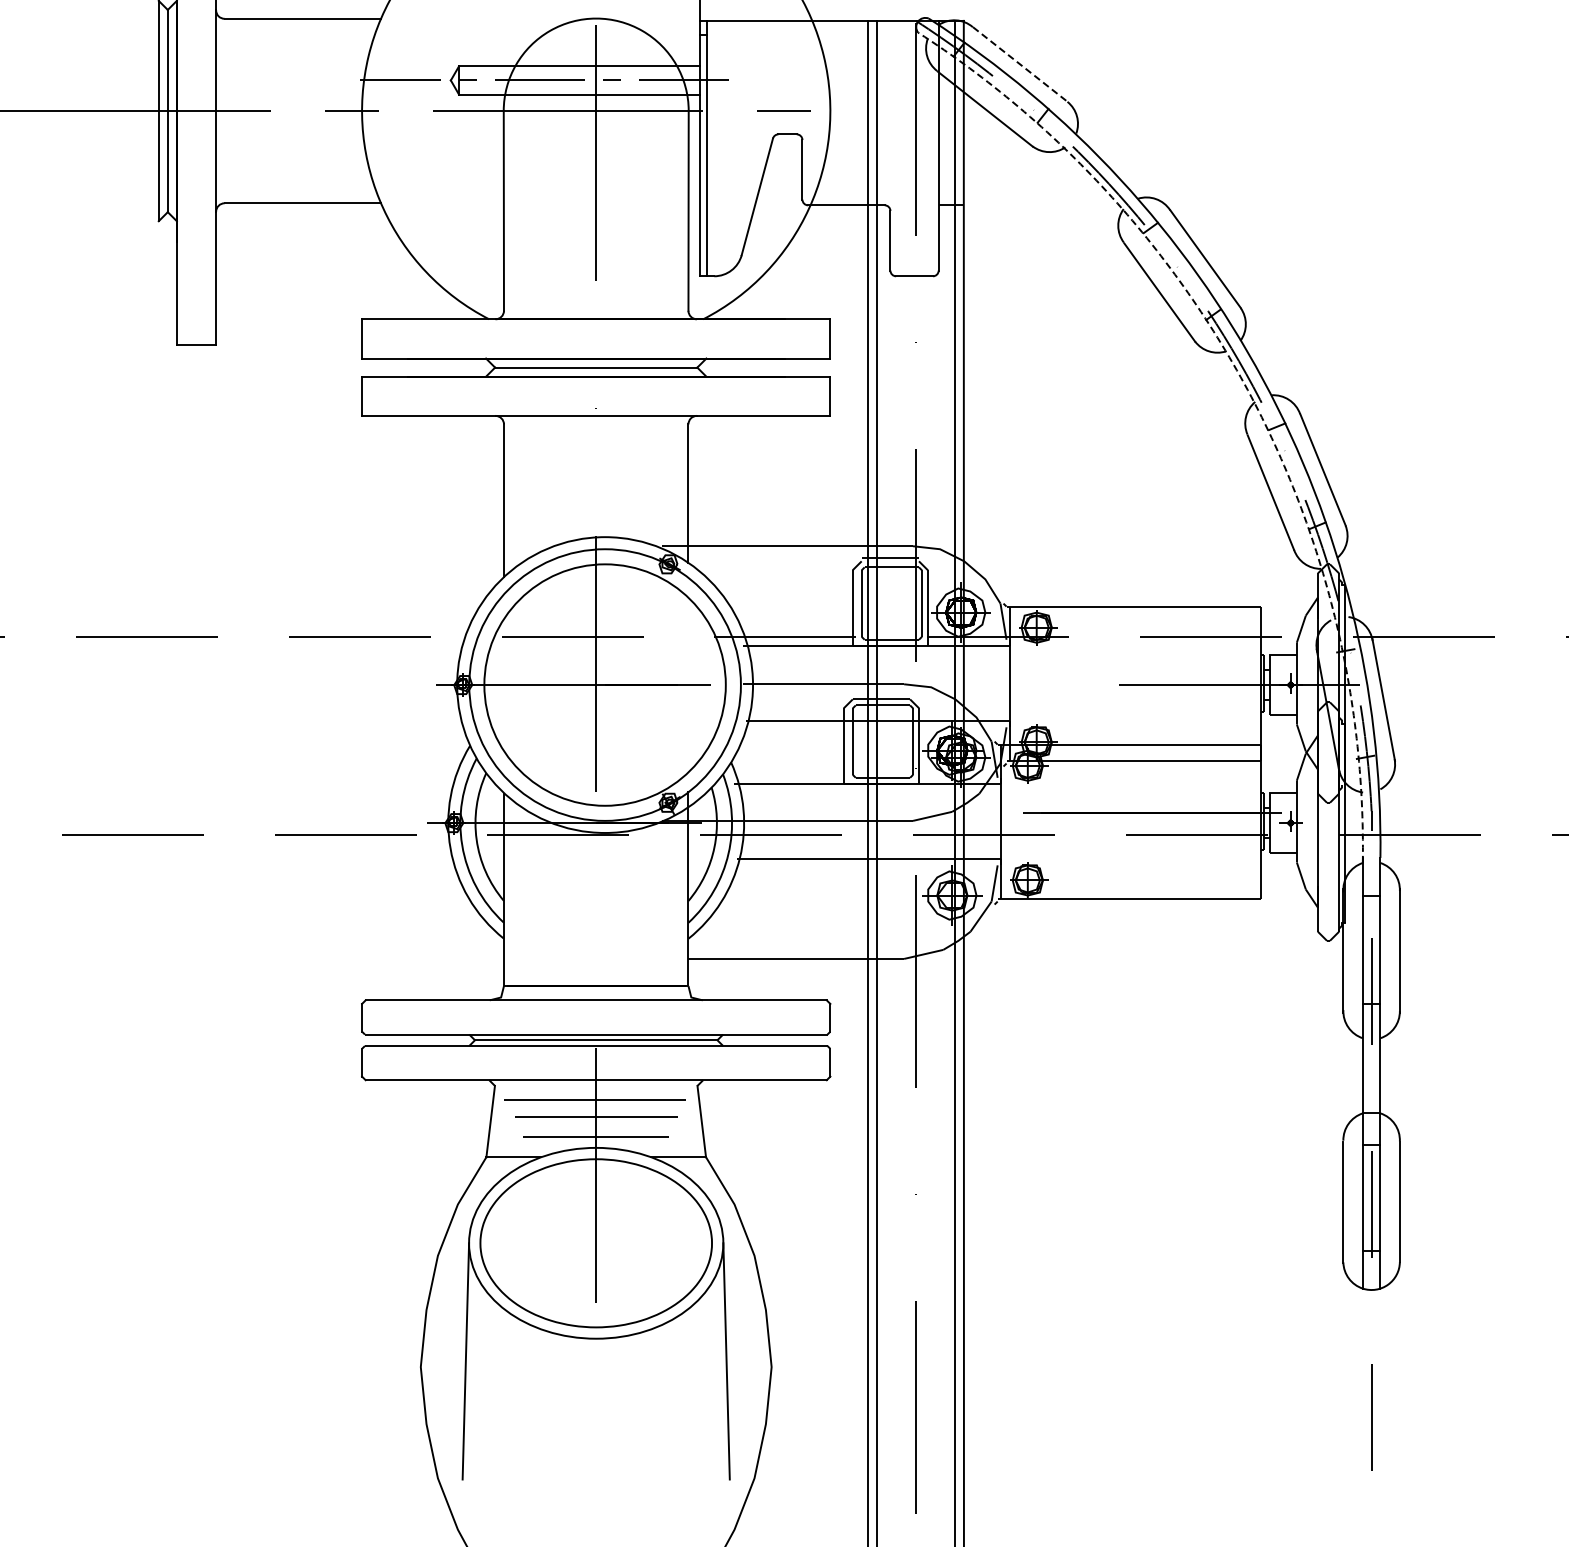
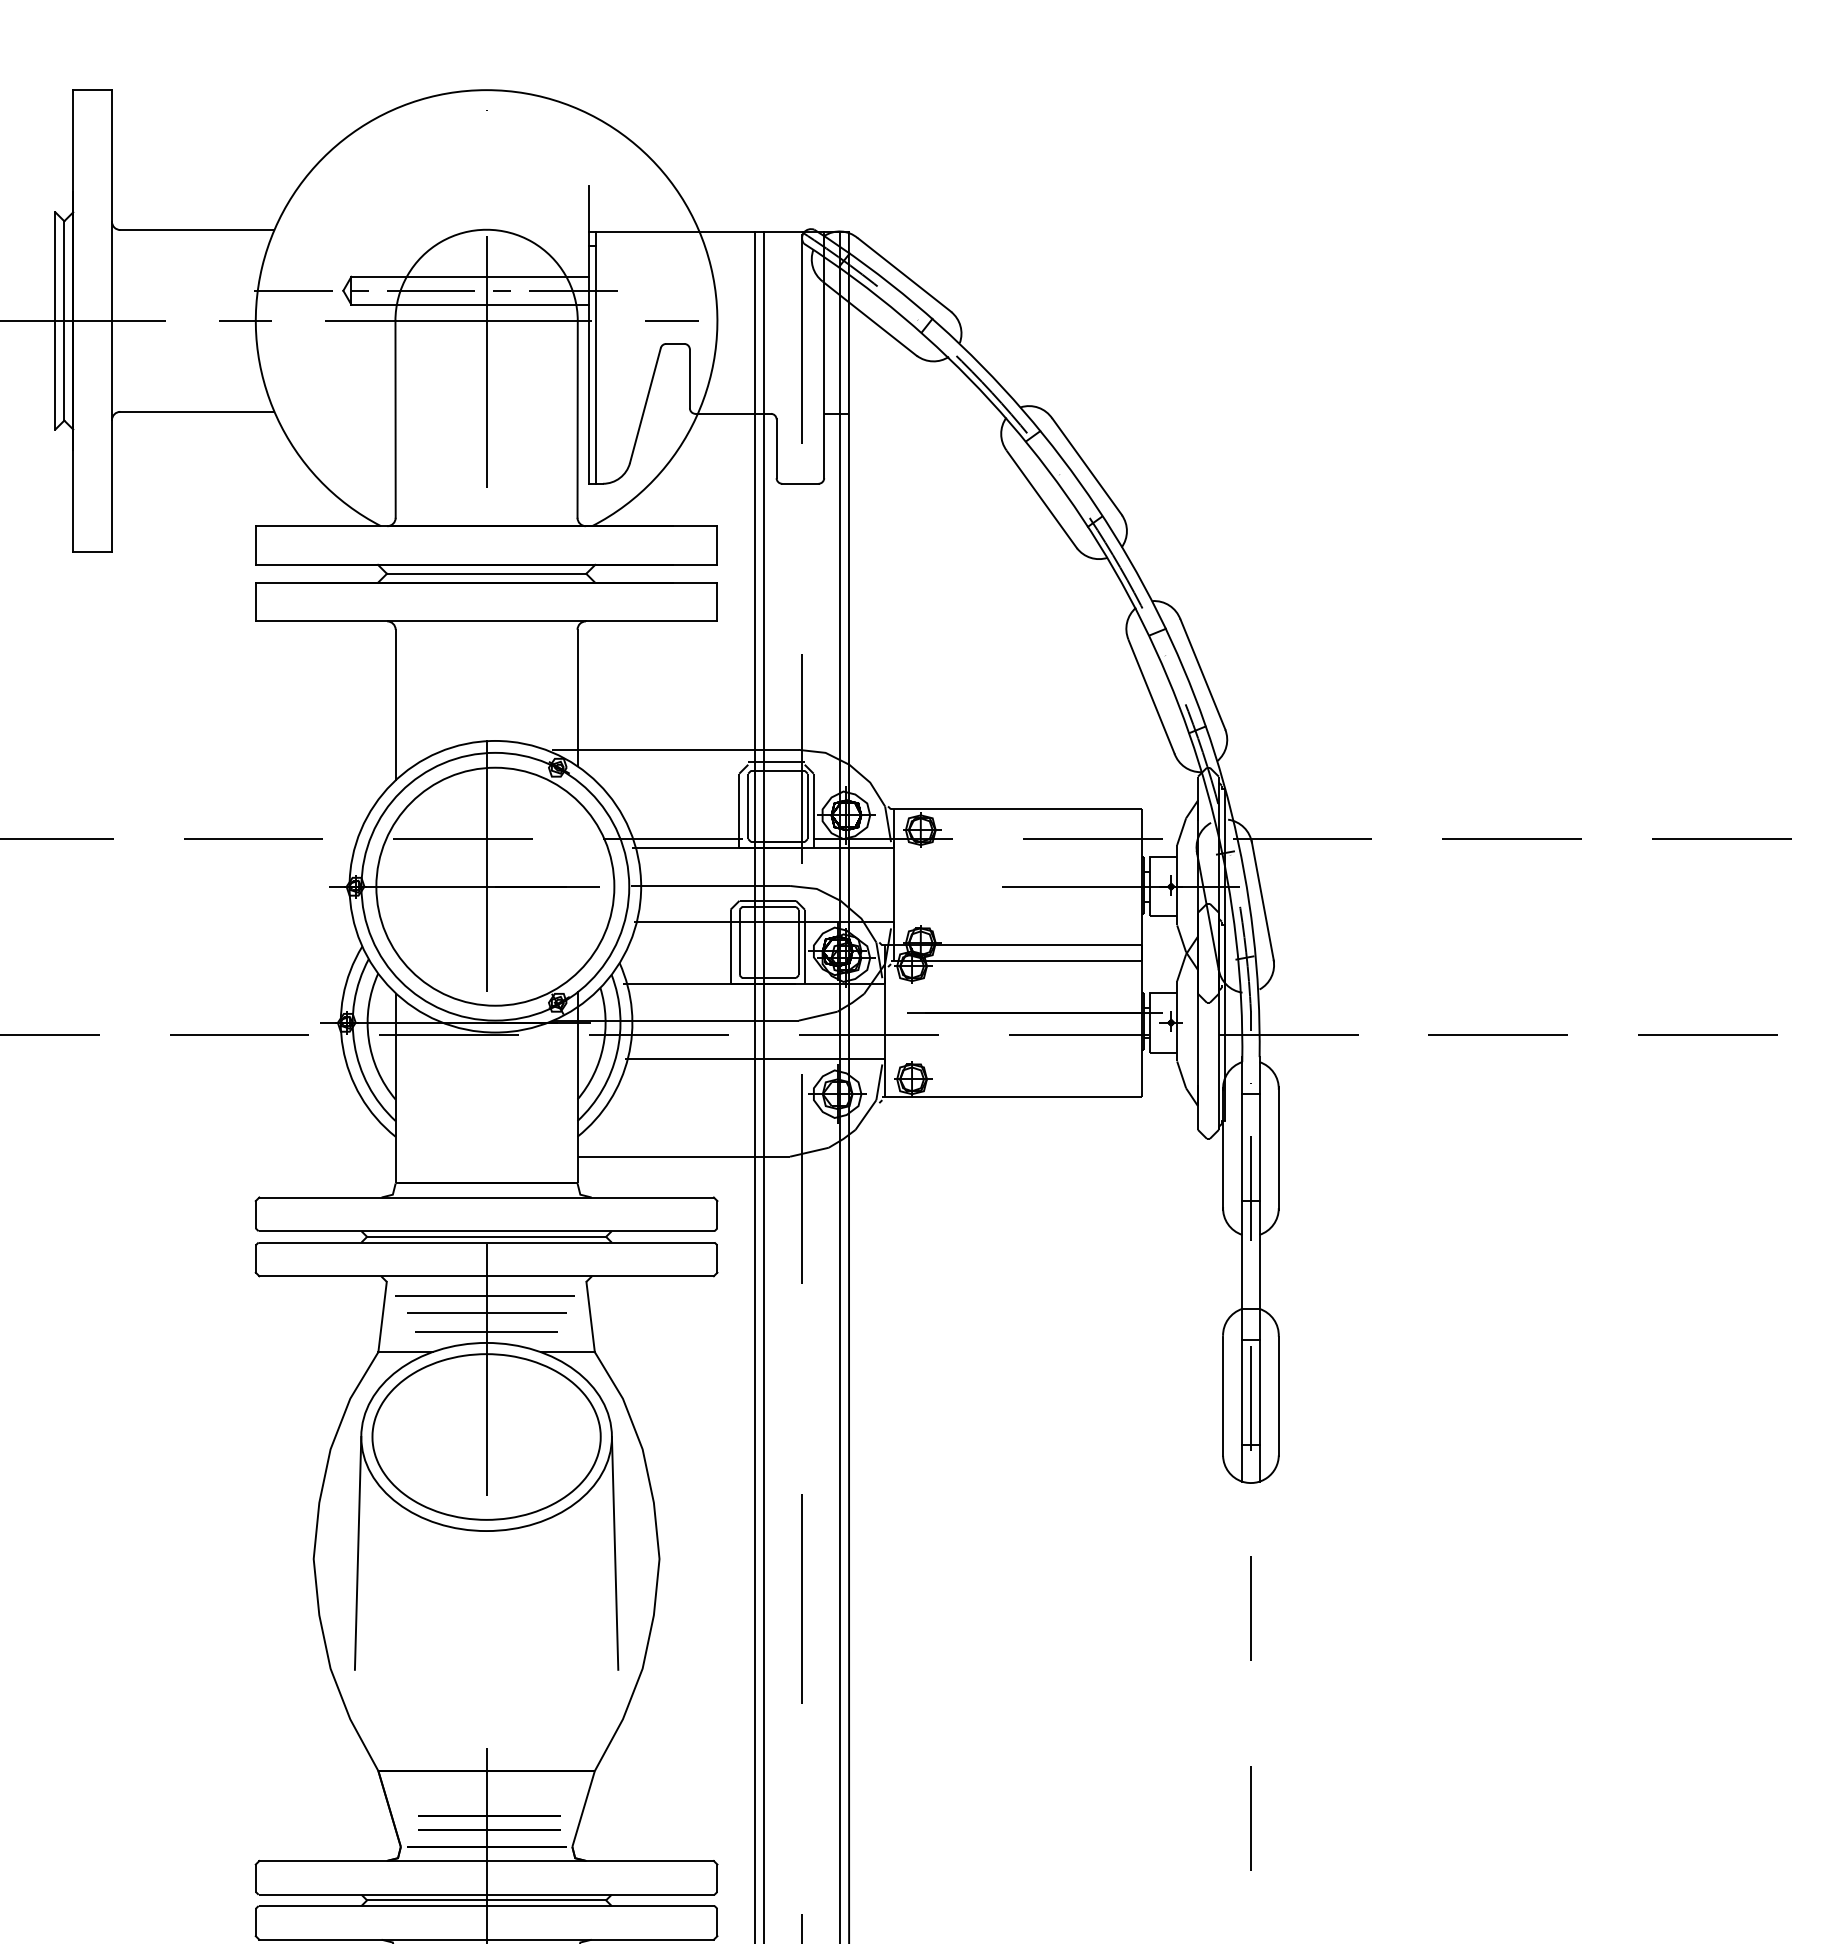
line: (1021, 64) -> (905, 275), dashed -> solid
arc: (1247, 390) -> (1128, 596), dashed -> solid

